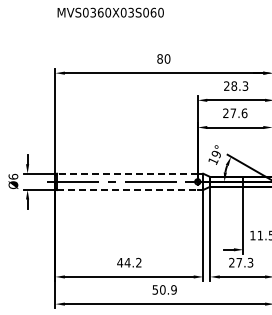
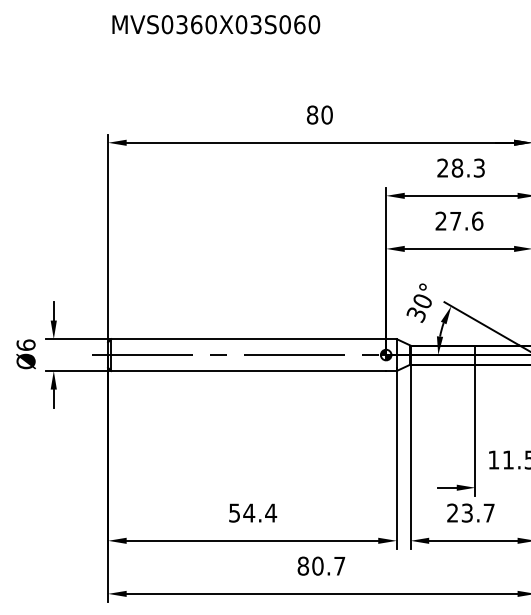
text: (214, 158) -> (418, 309), 19° -> 30°
line: (126, 173) -> (246, 338), dashed -> solid
line: (127, 190) -> (248, 371), dashed -> solid
text: (129, 262) -> (252, 512), 44.2 -> 54.4
text: (244, 262) -> (477, 512), 27.3 -> 23.7
text: (164, 289) -> (321, 565), 50.9 -> 80.7

